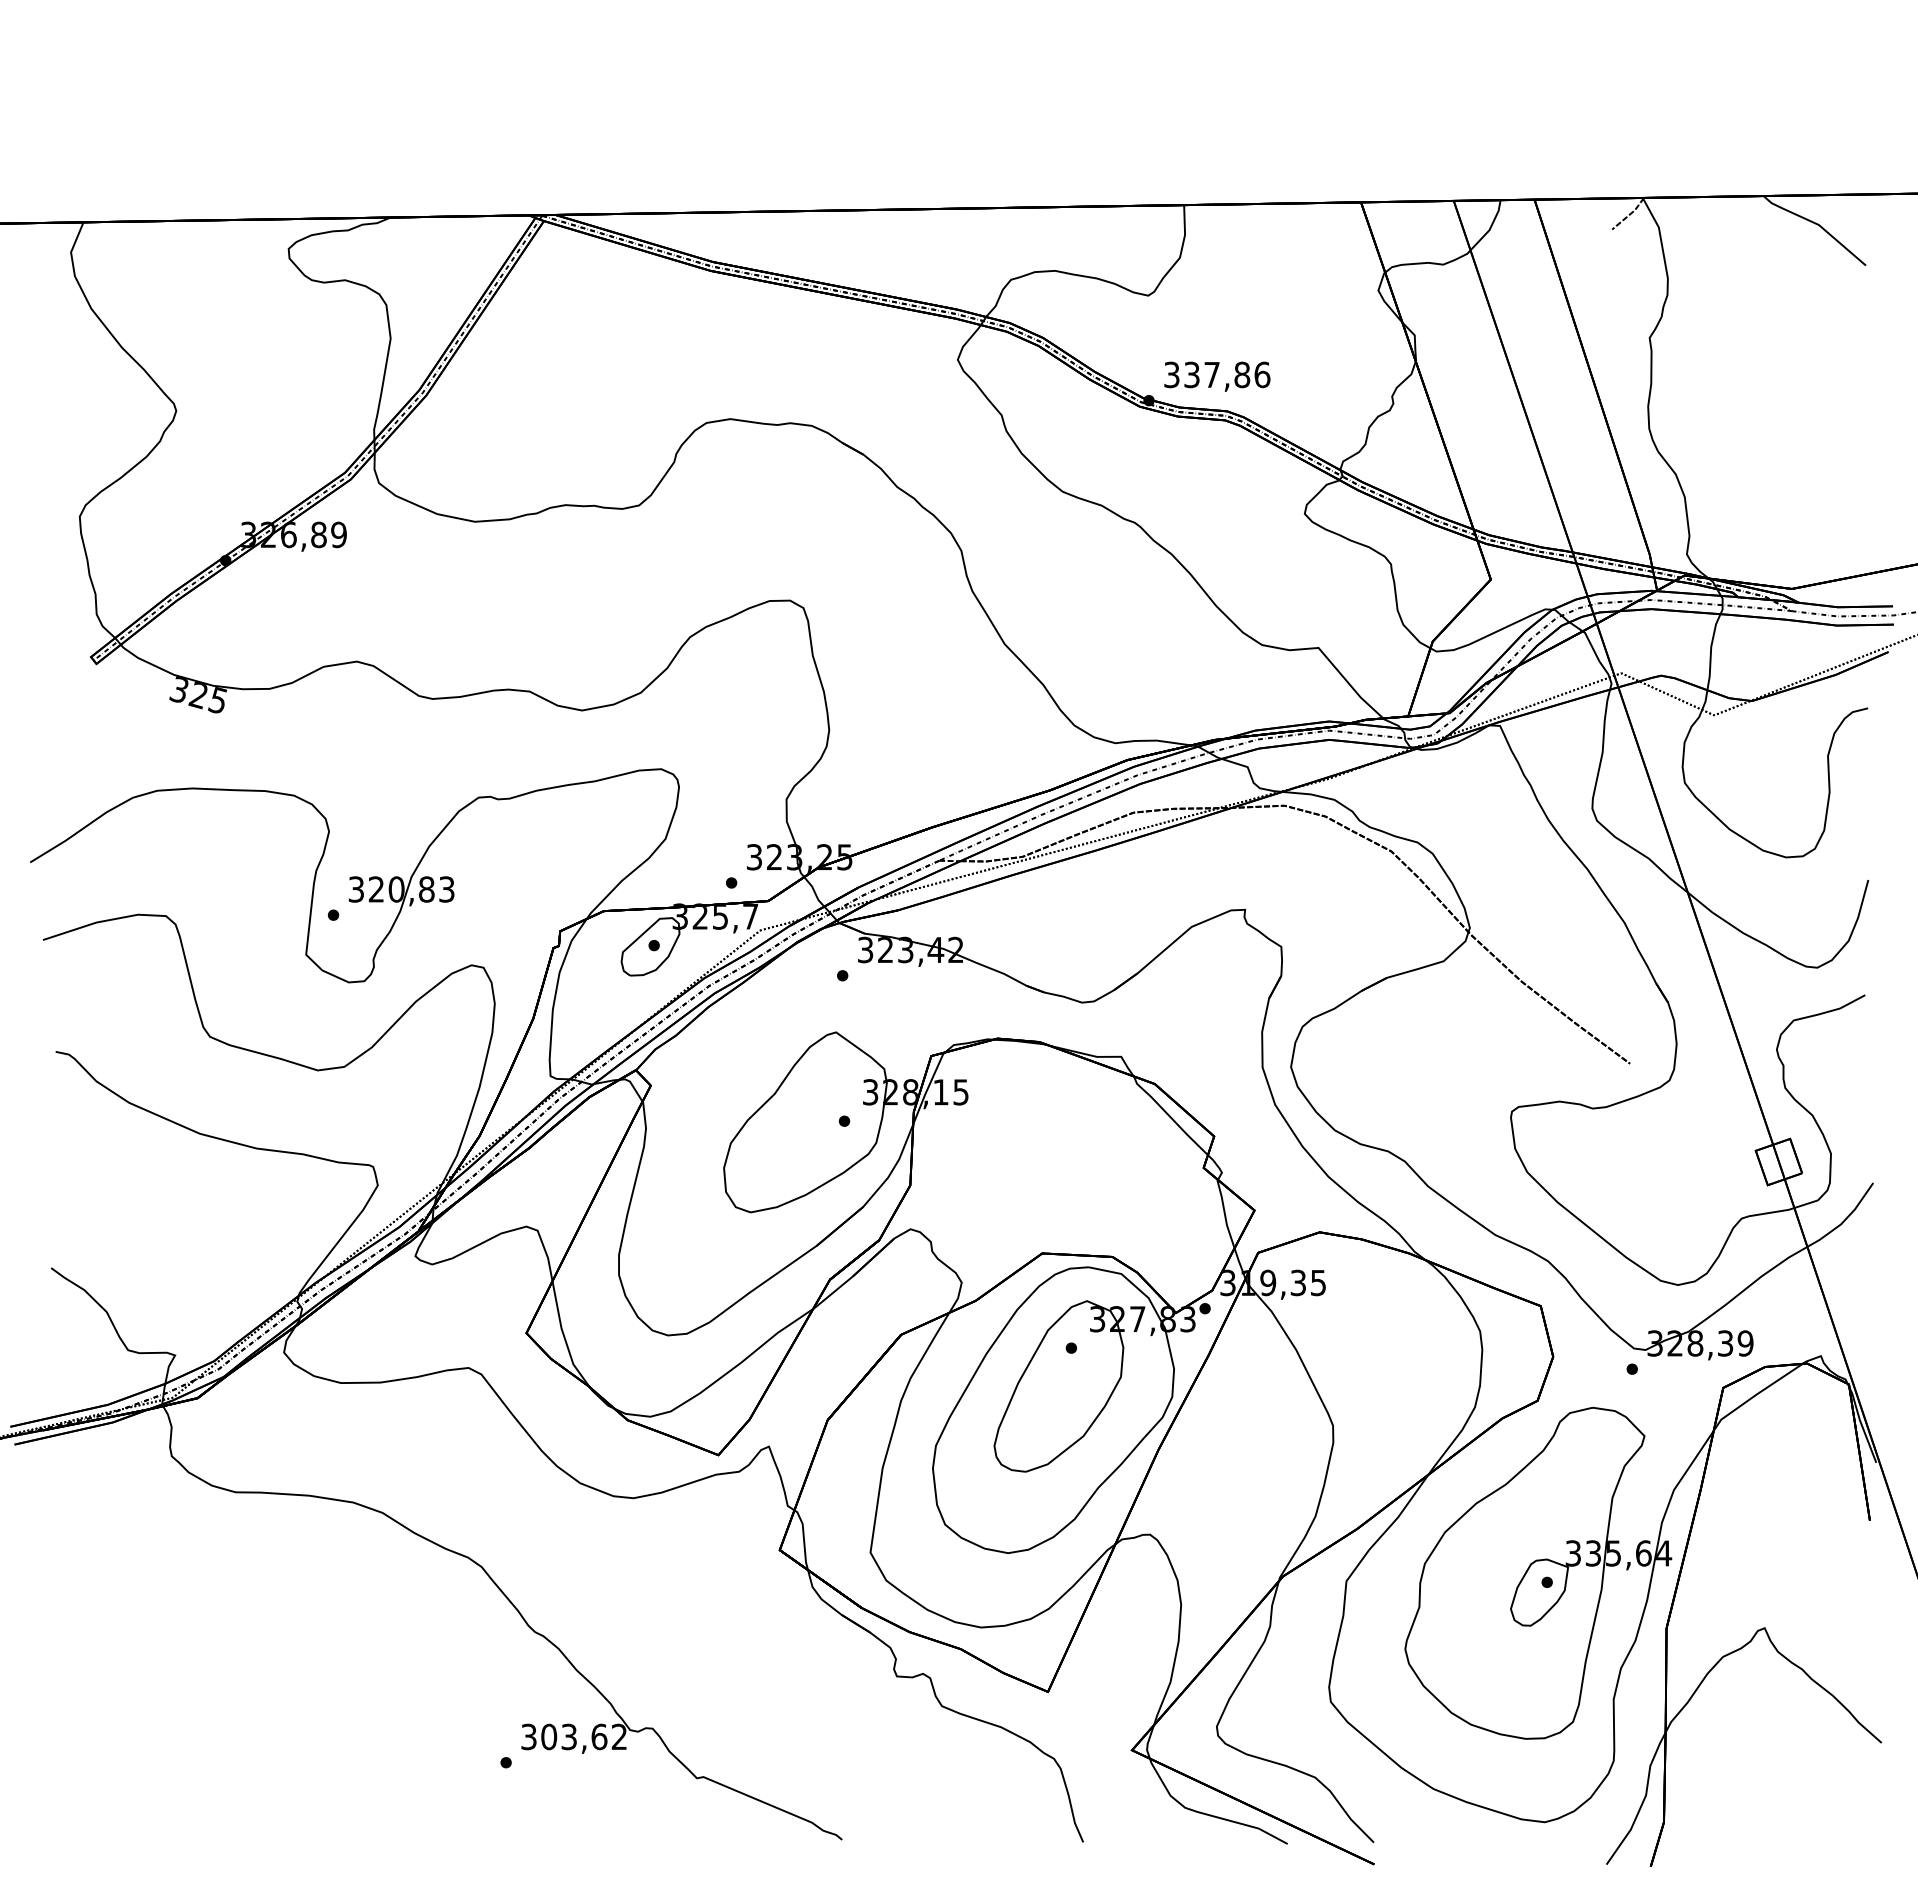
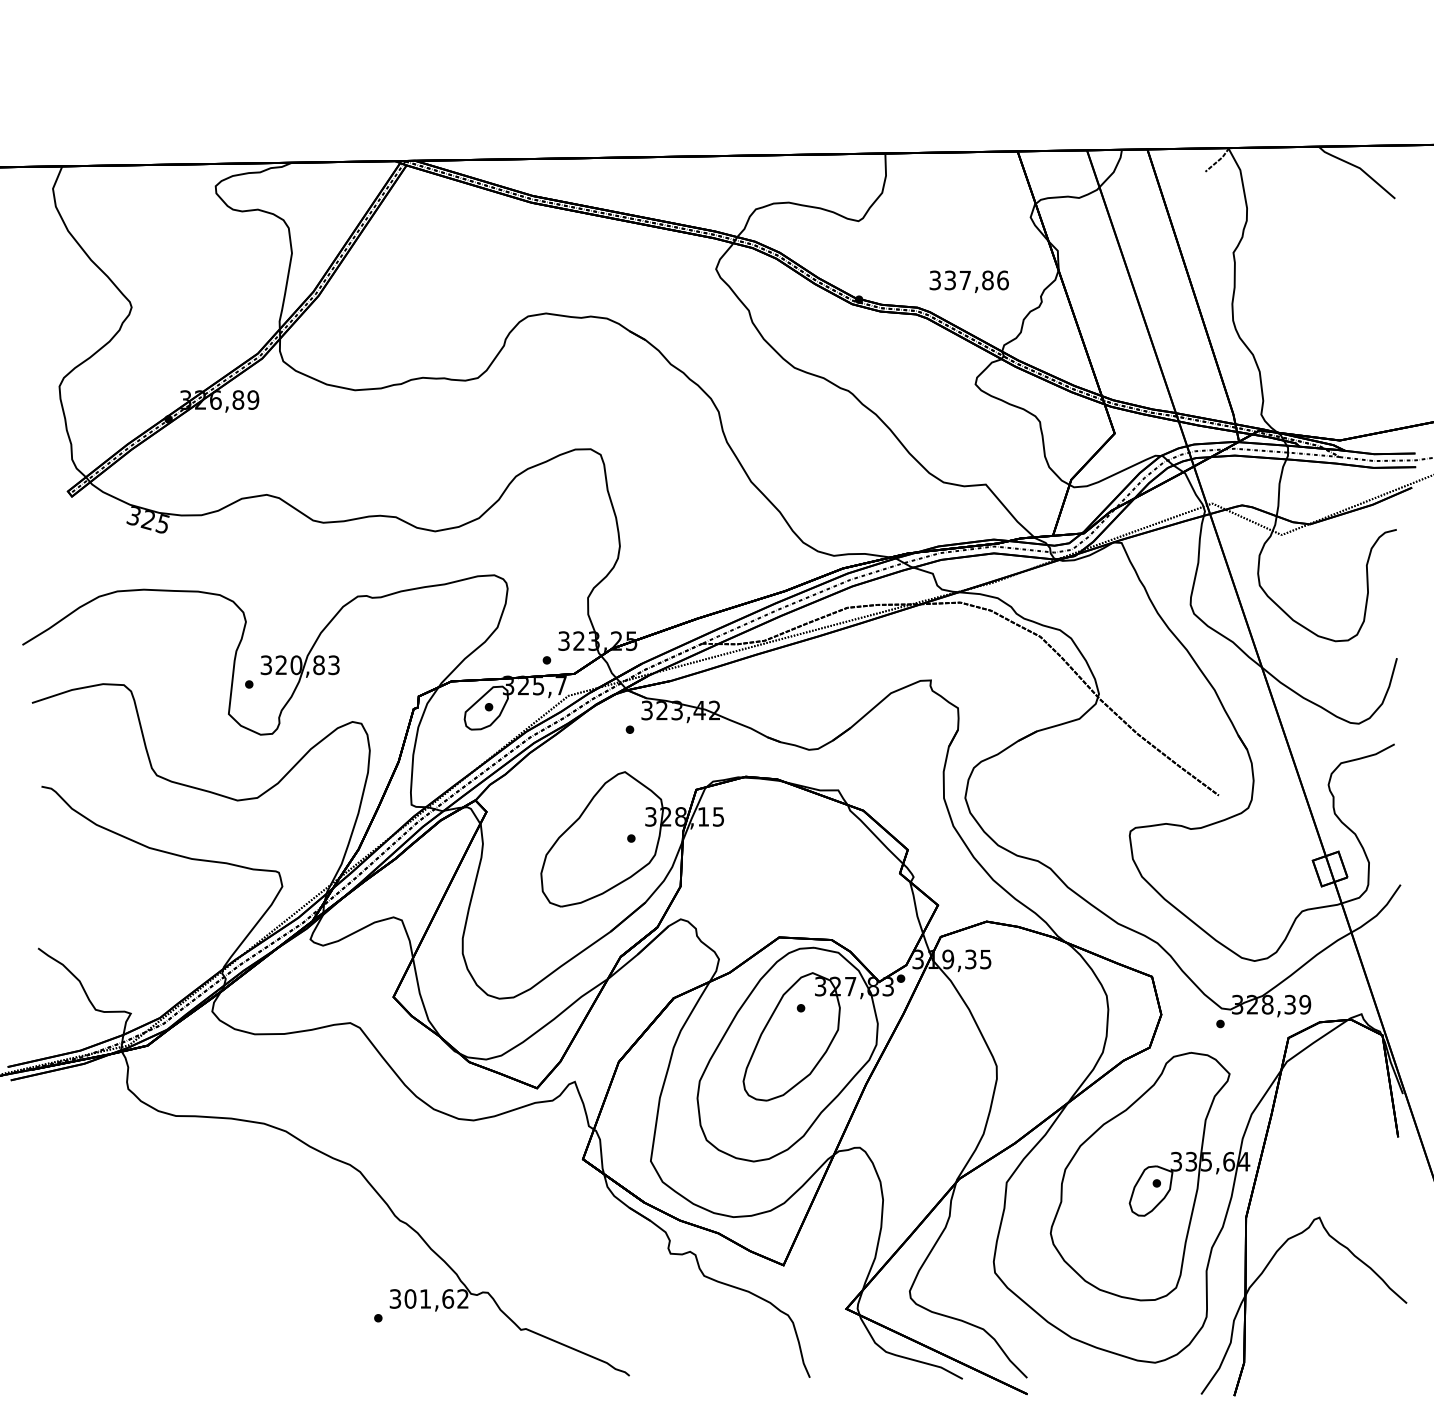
text: (1217, 376) -> (969, 281), moved
text: (568, 1736) -> (424, 1298), 303,62 -> 301,62

